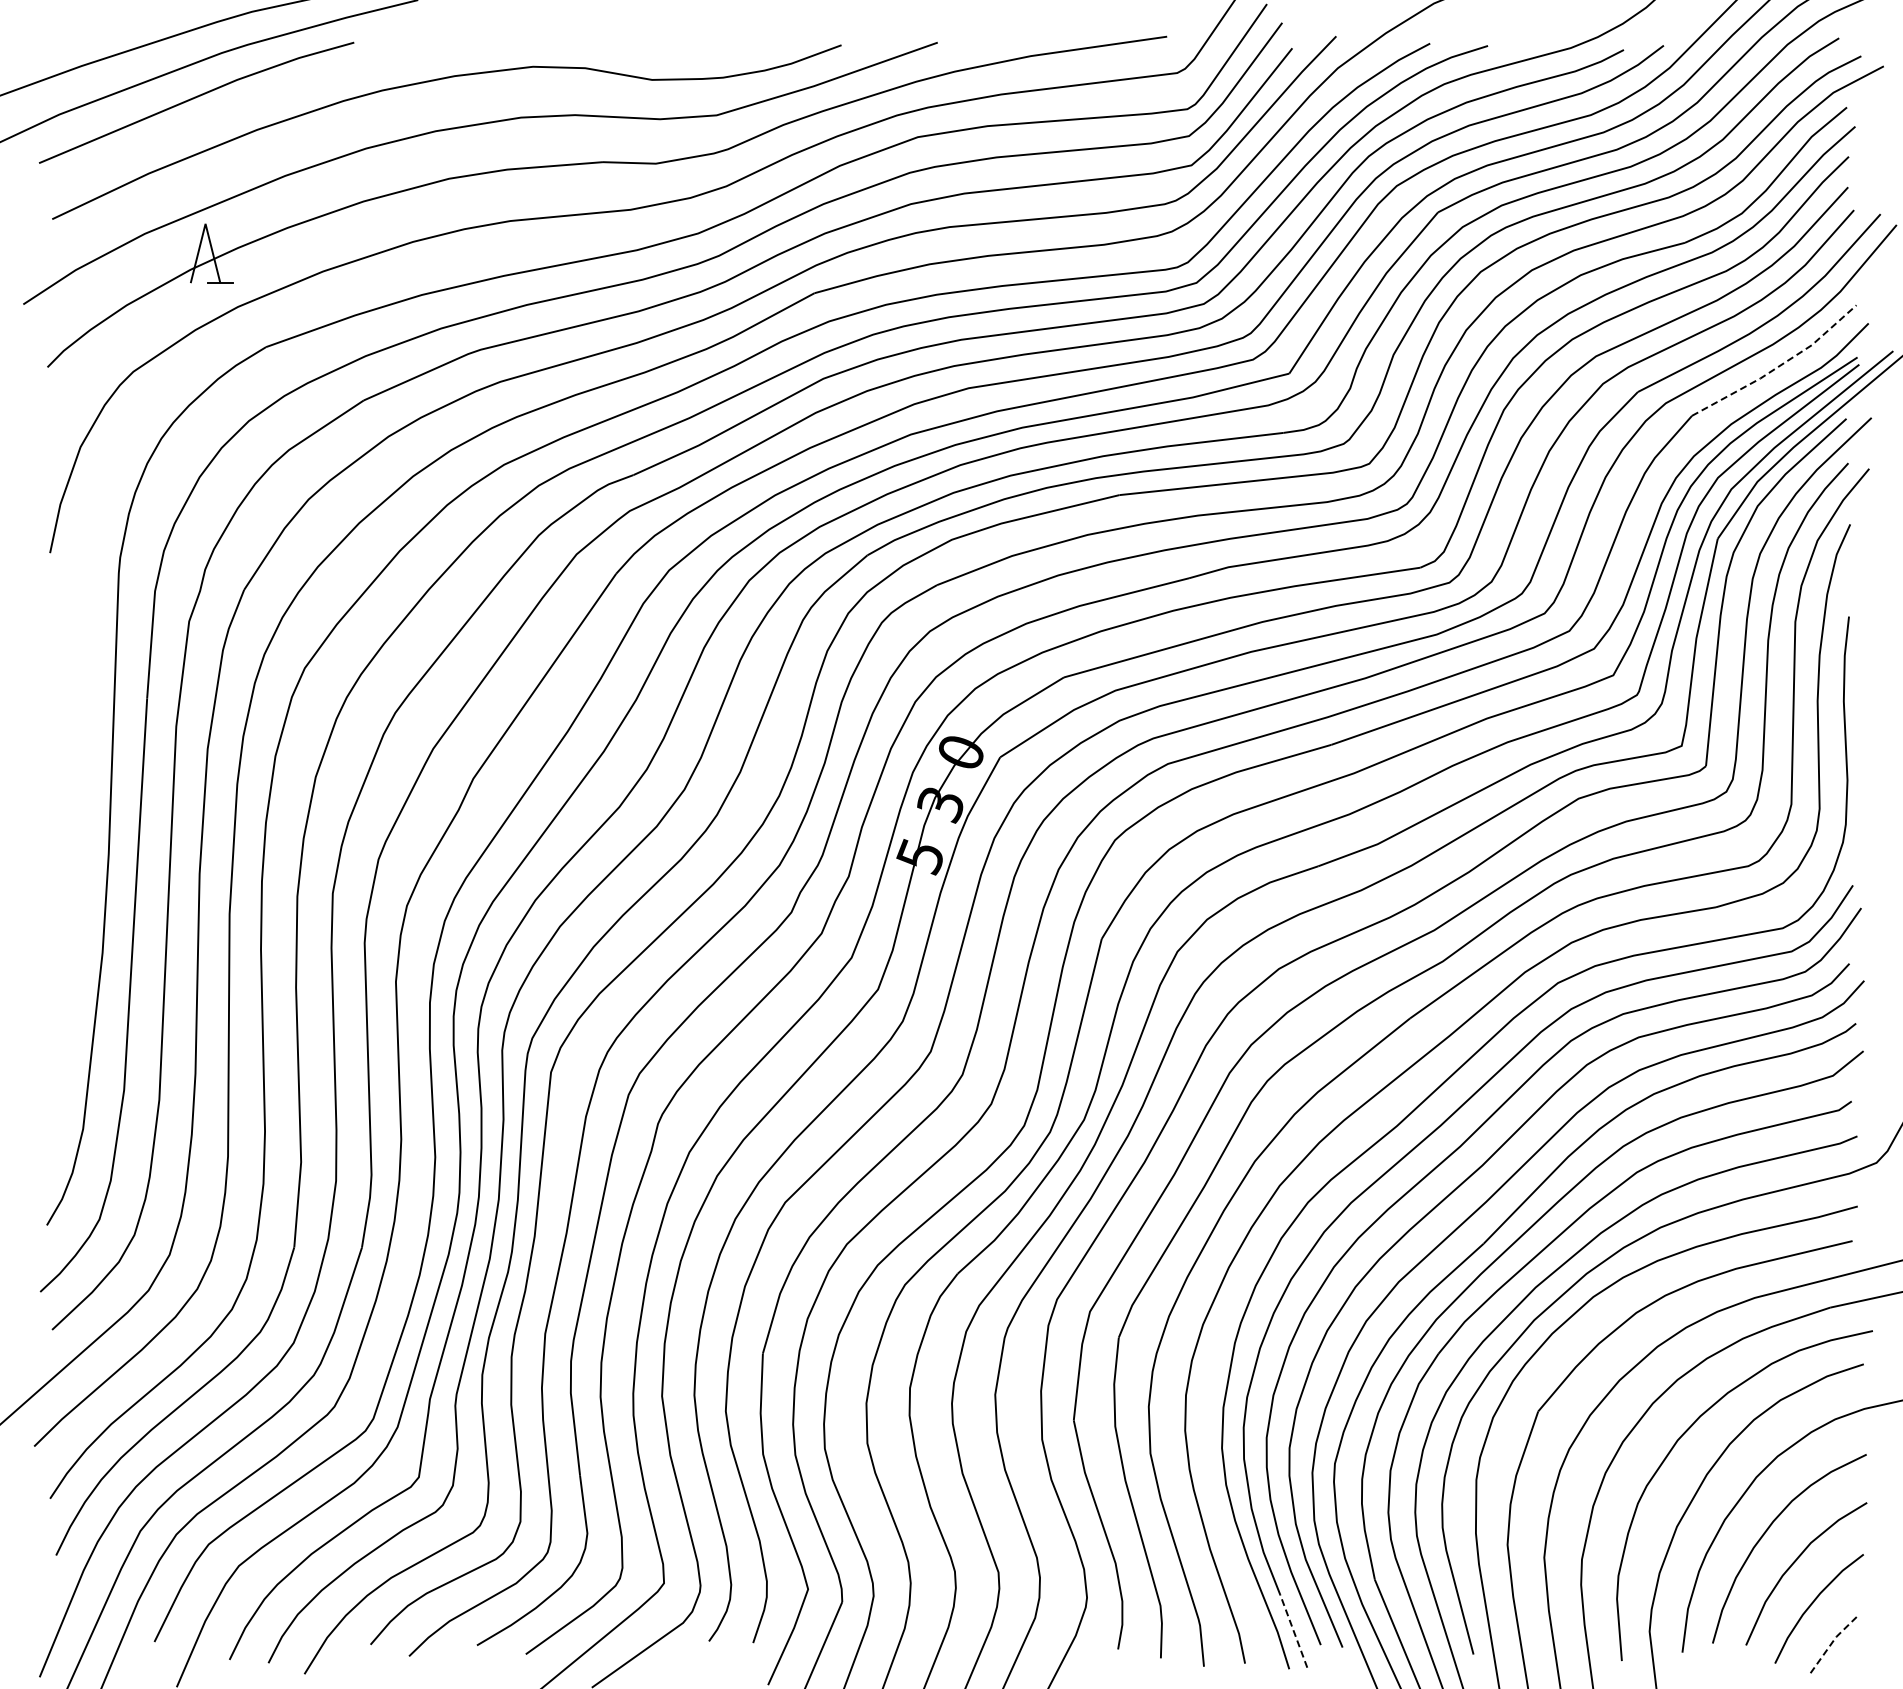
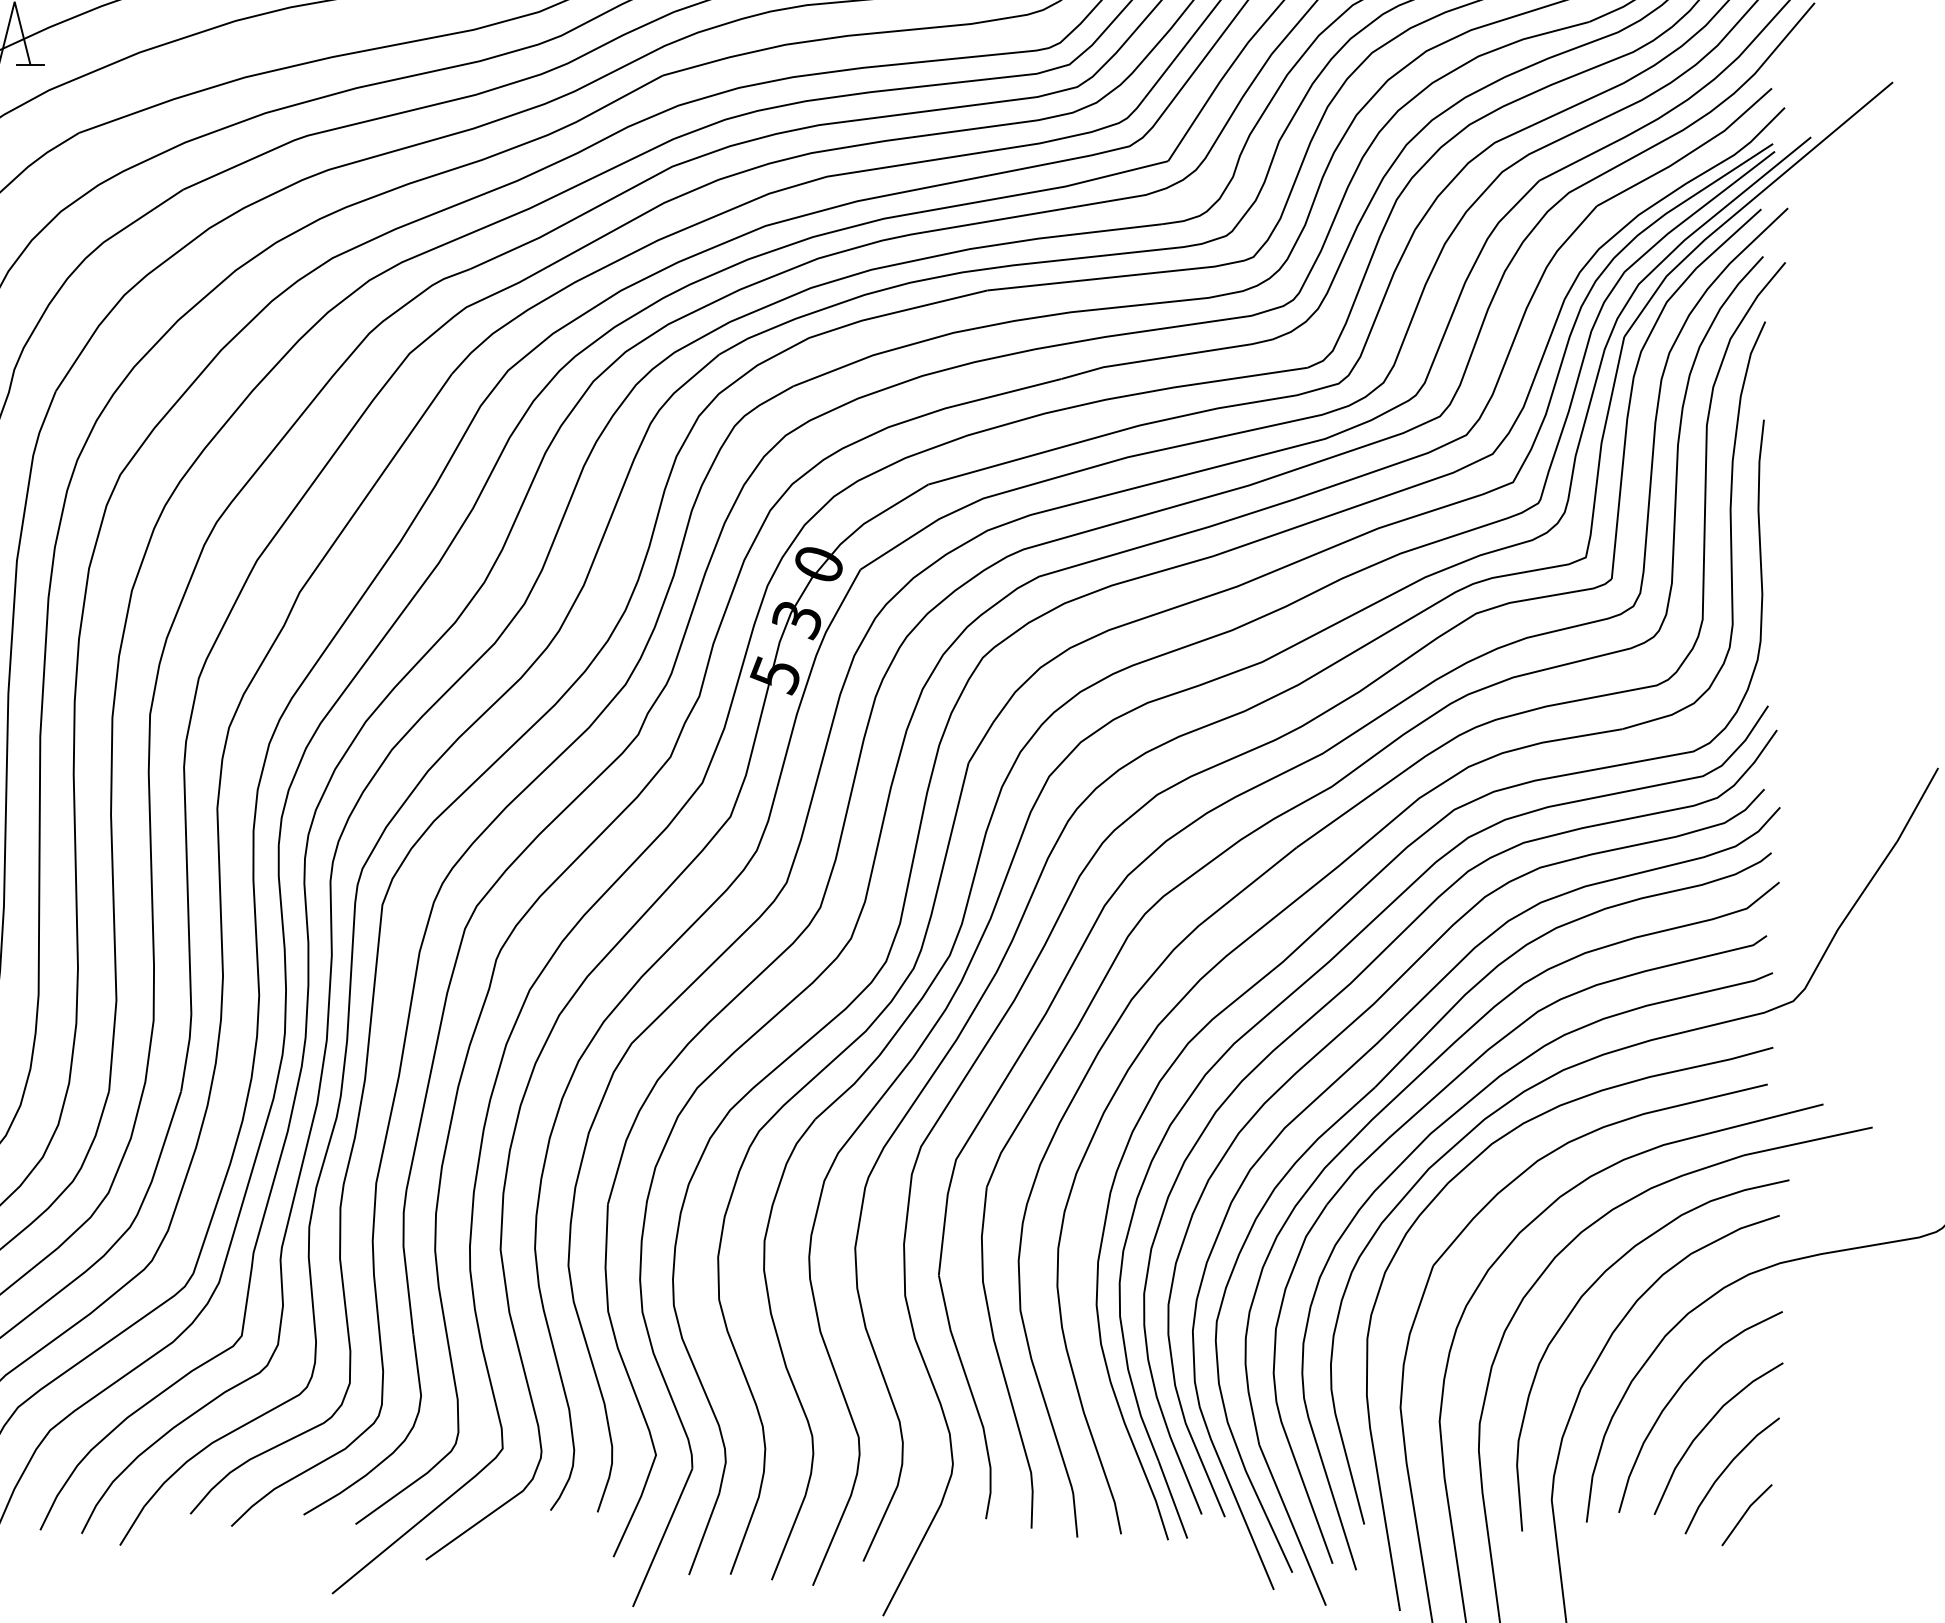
line: (1778, 366) -> (1688, 153), dashed -> solid
line: (1293, 1631) -> (1172, 1500), dashed -> solid
line: (1831, 1644) -> (1745, 1513), dashed -> solid

